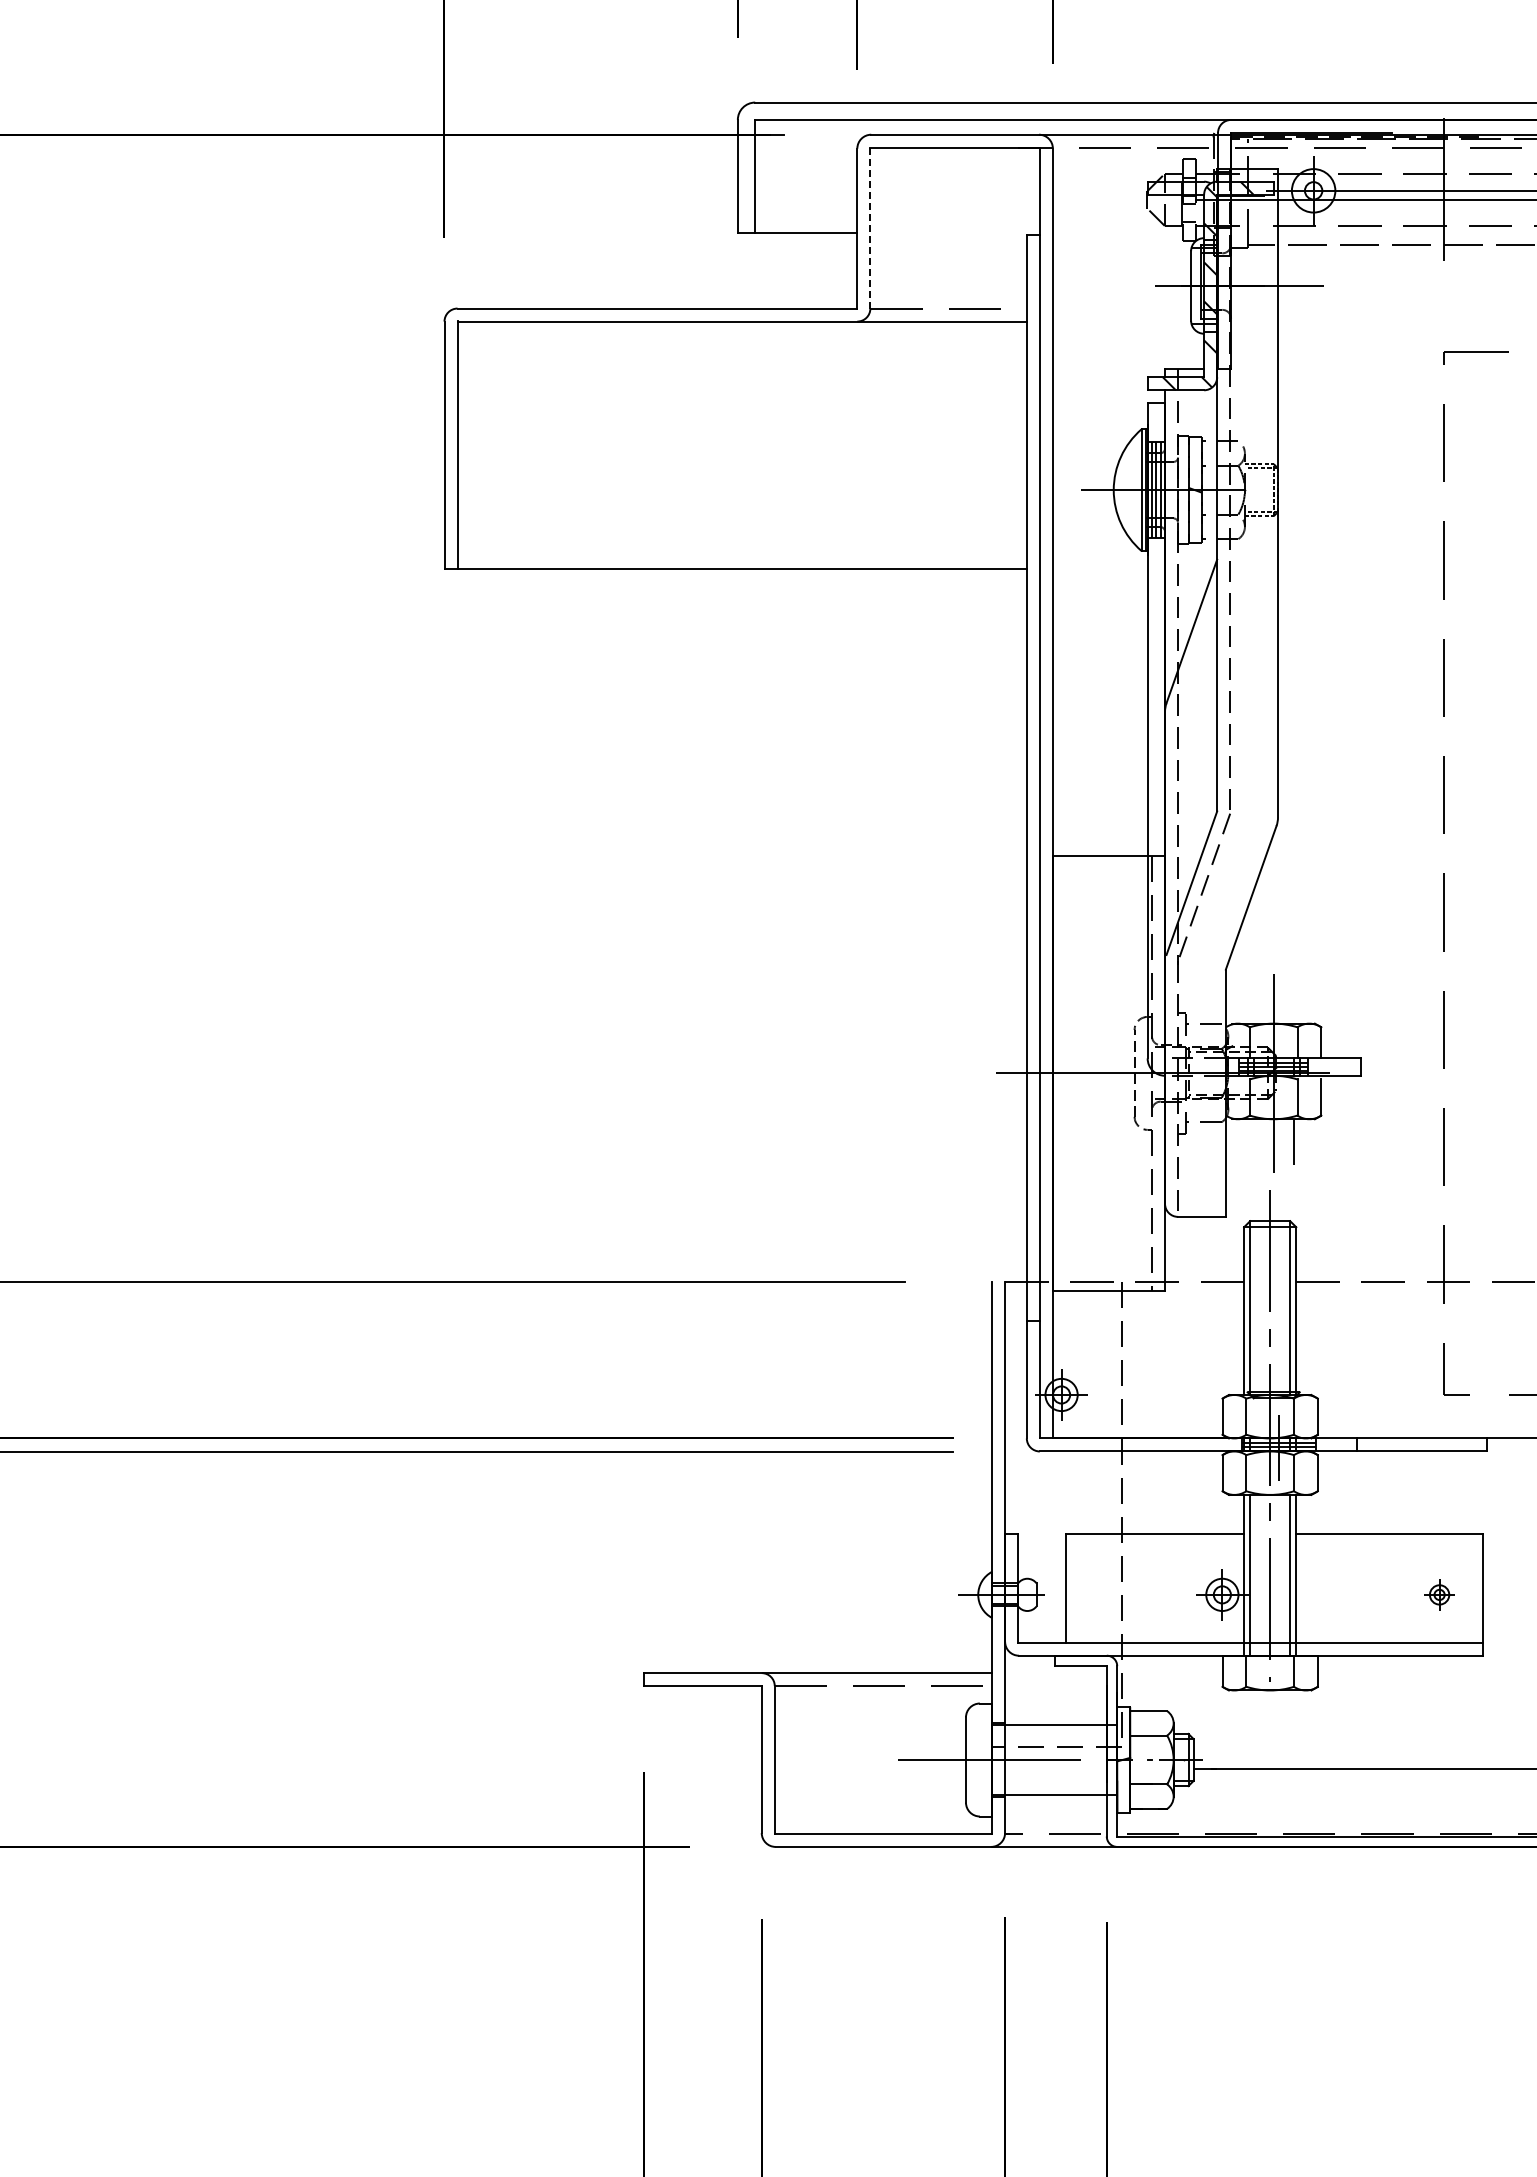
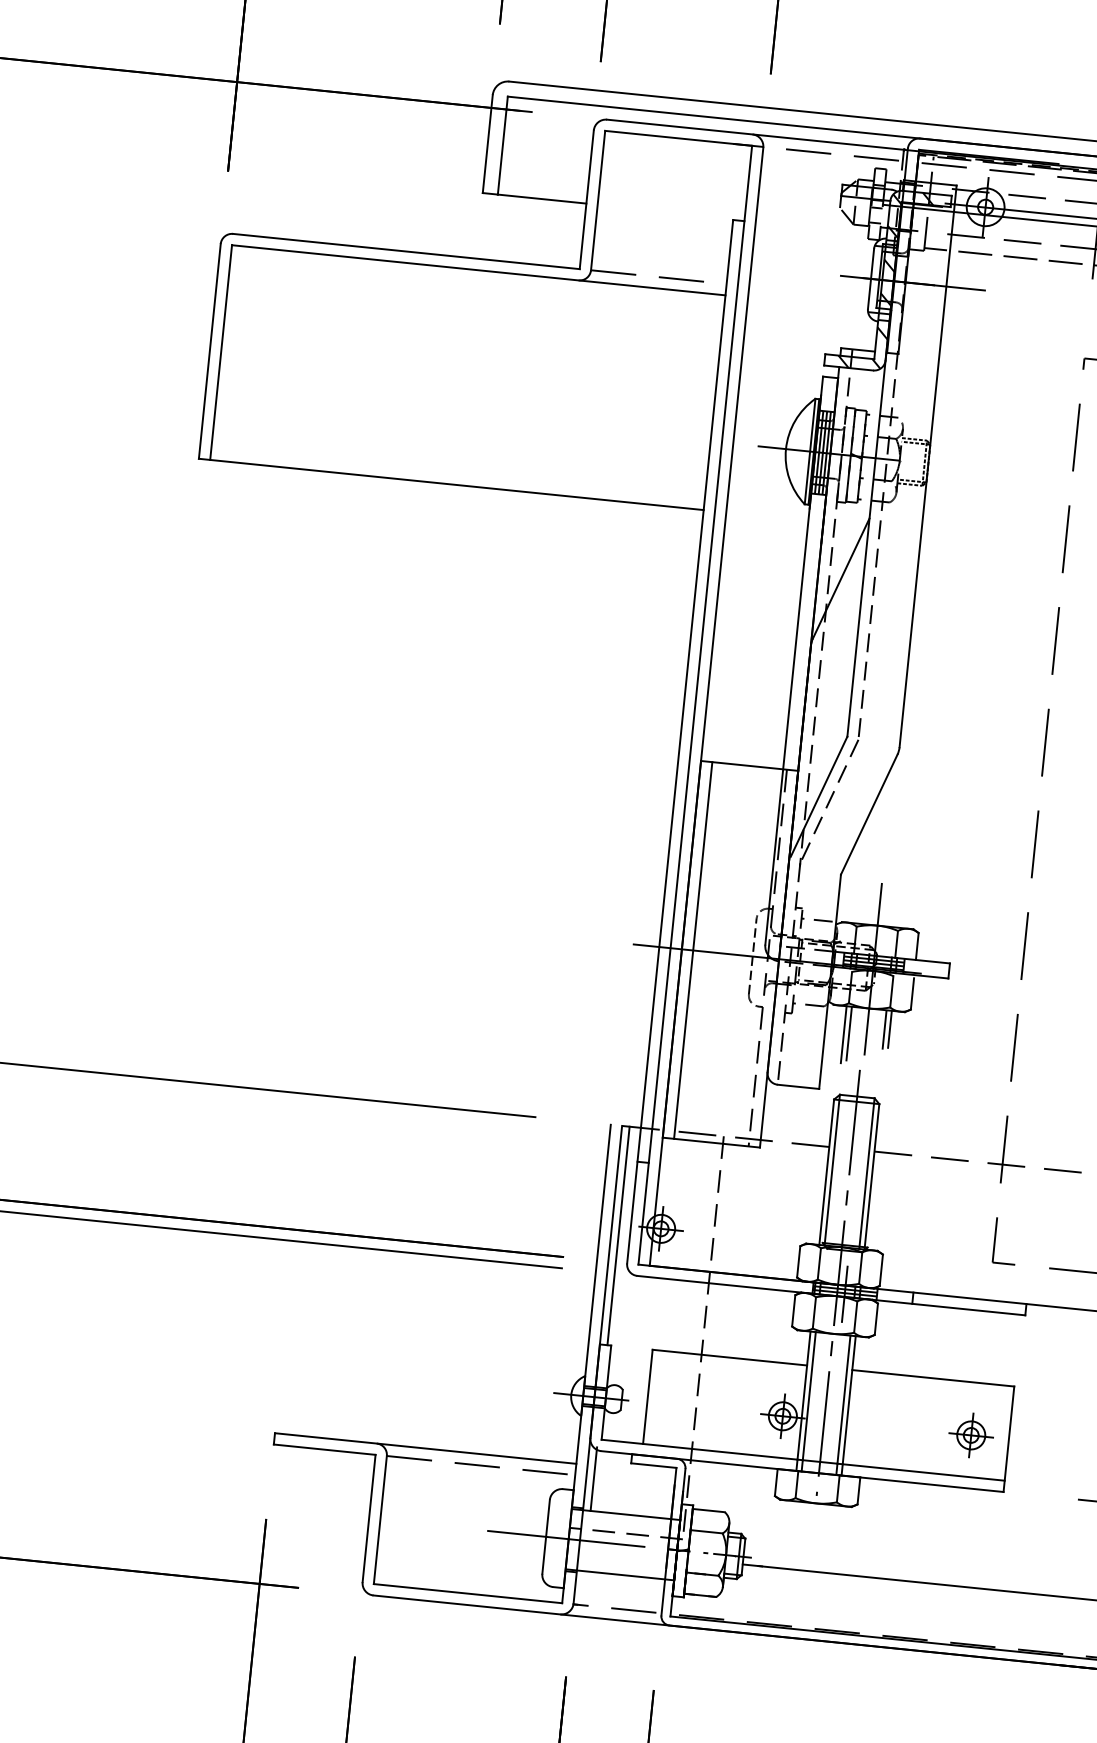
line: (870, 228) -> (598, 200), dashed -> solid
line: (1065, 1073) -> (692, 950), added
line: (1299, 1140) -> (889, 1029), added
line: (1253, 1150) -> (849, 1033), added
line: (1247, 1151) -> (843, 1034), added
line: (1013, 1407) -> (618, 1235), added
part: (1439, 1594) -> (971, 1435), size x1.67
line: (1013, 1688) -> (593, 1479), added

